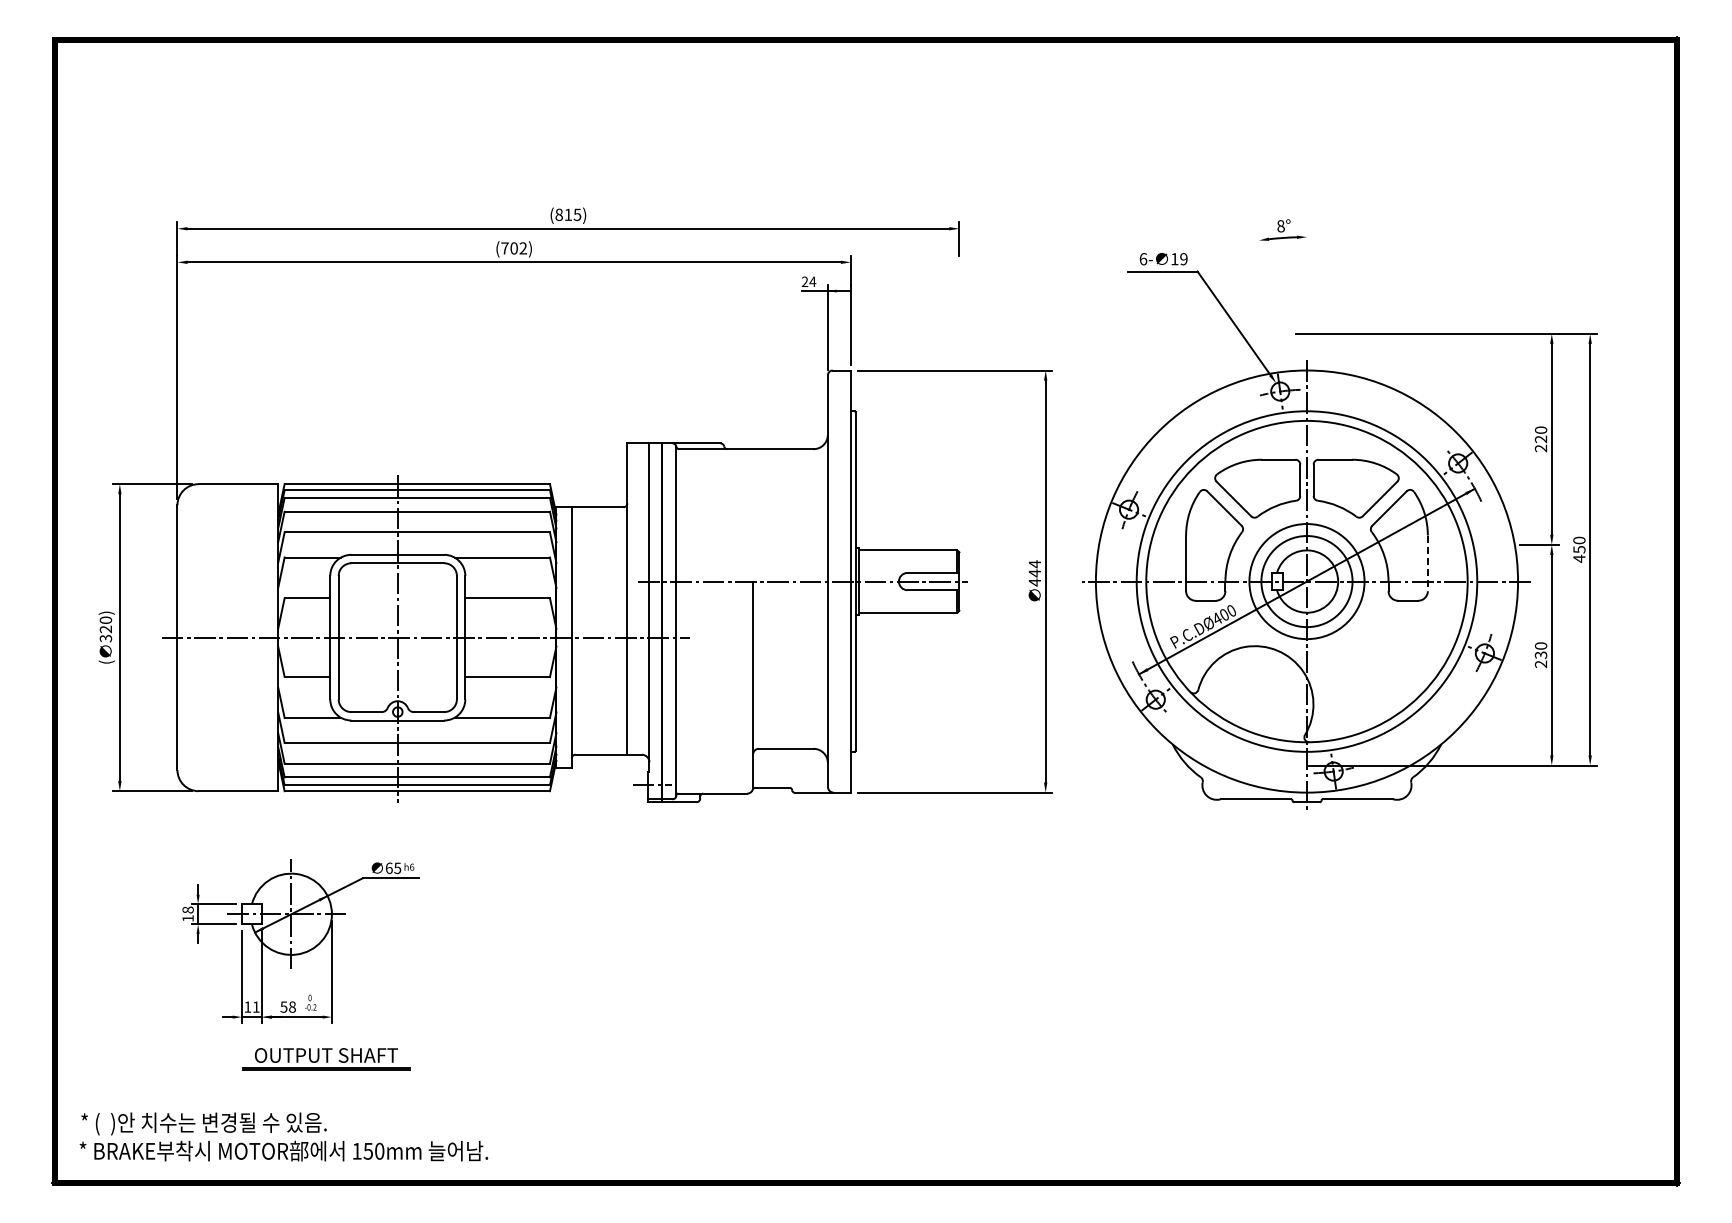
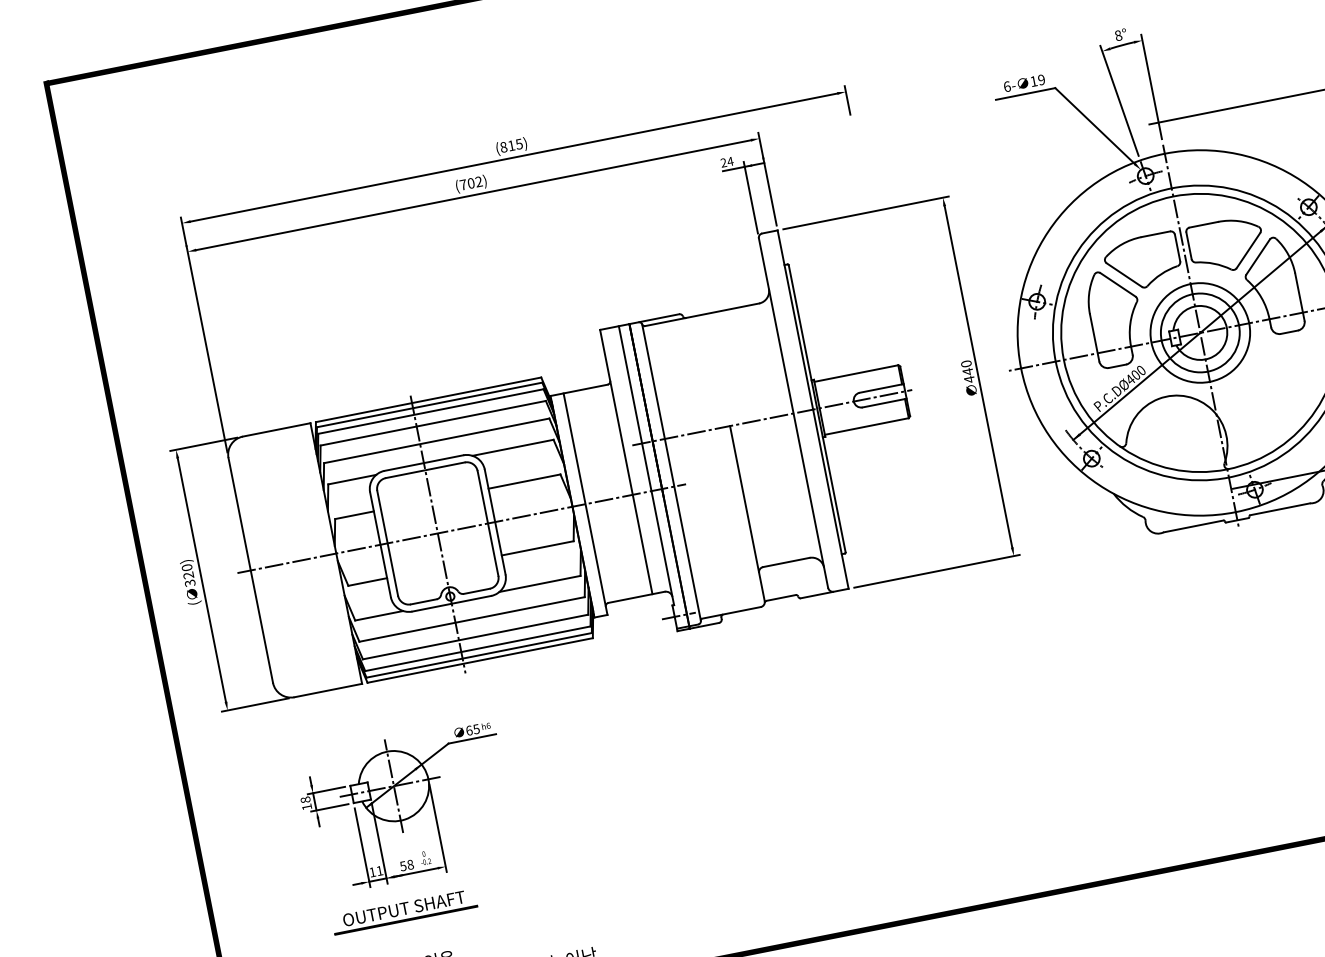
line: (1306, 291) -> (1151, 86), added
line: (1267, 300) -> (1119, 100), added
line: (1427, 563) -> (1299, 297), dashed -> solid
text: (1034, 564) -> (966, 364), 444 -> 440
part: (326, 1059) -> (404, 912), moved

